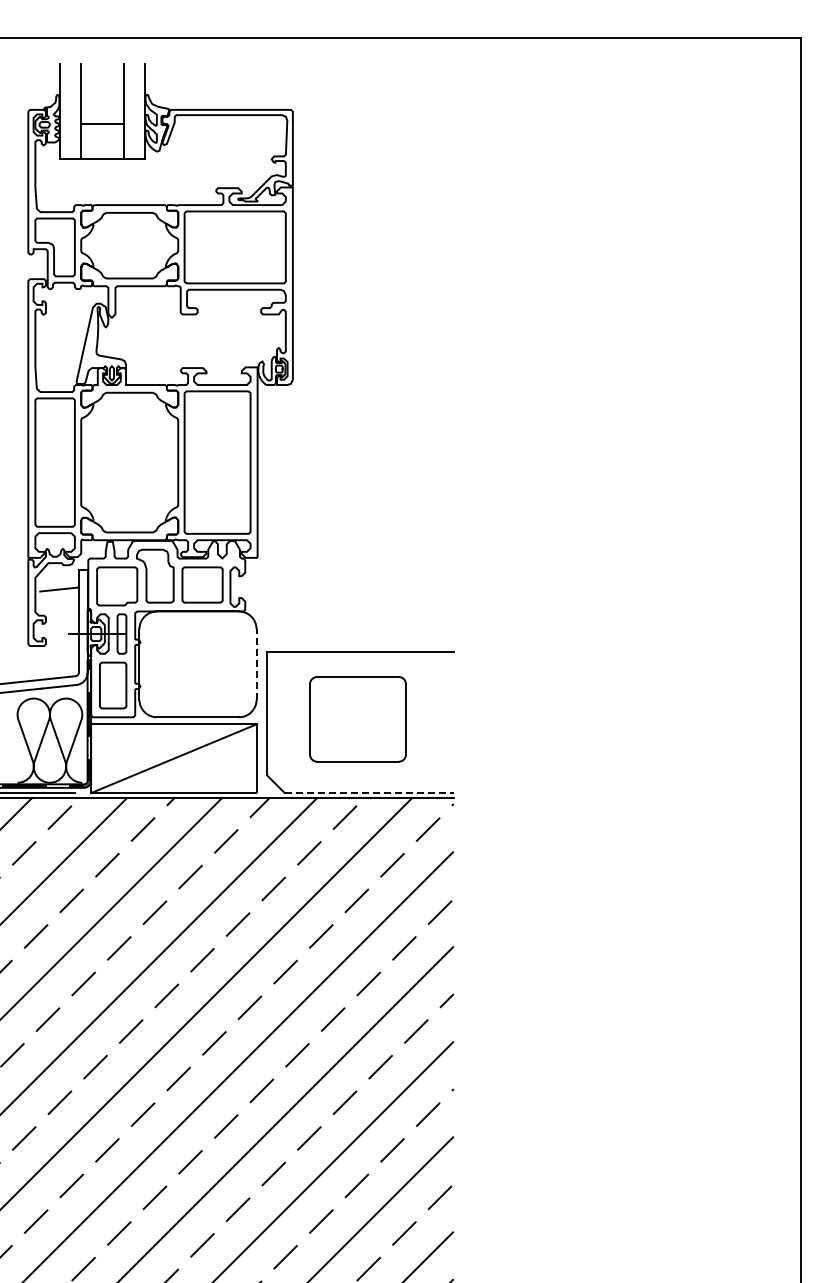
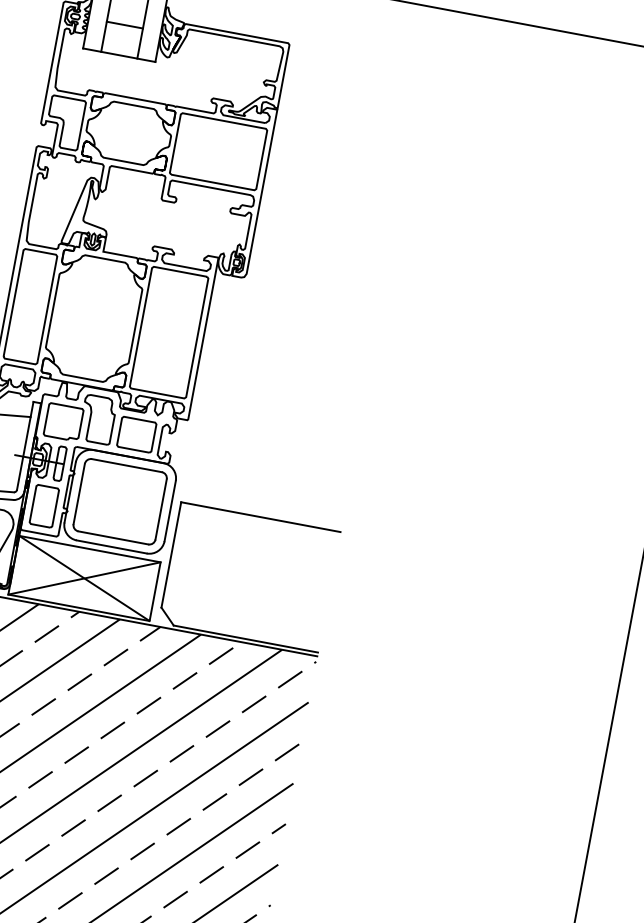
line: (256, 663) -> (170, 510), dashed -> solid
part: (357, 719) -> (119, 501), moved
line: (173, 758) -> (84, 578), added
line: (369, 793) -> (245, 639), dashed -> solid

